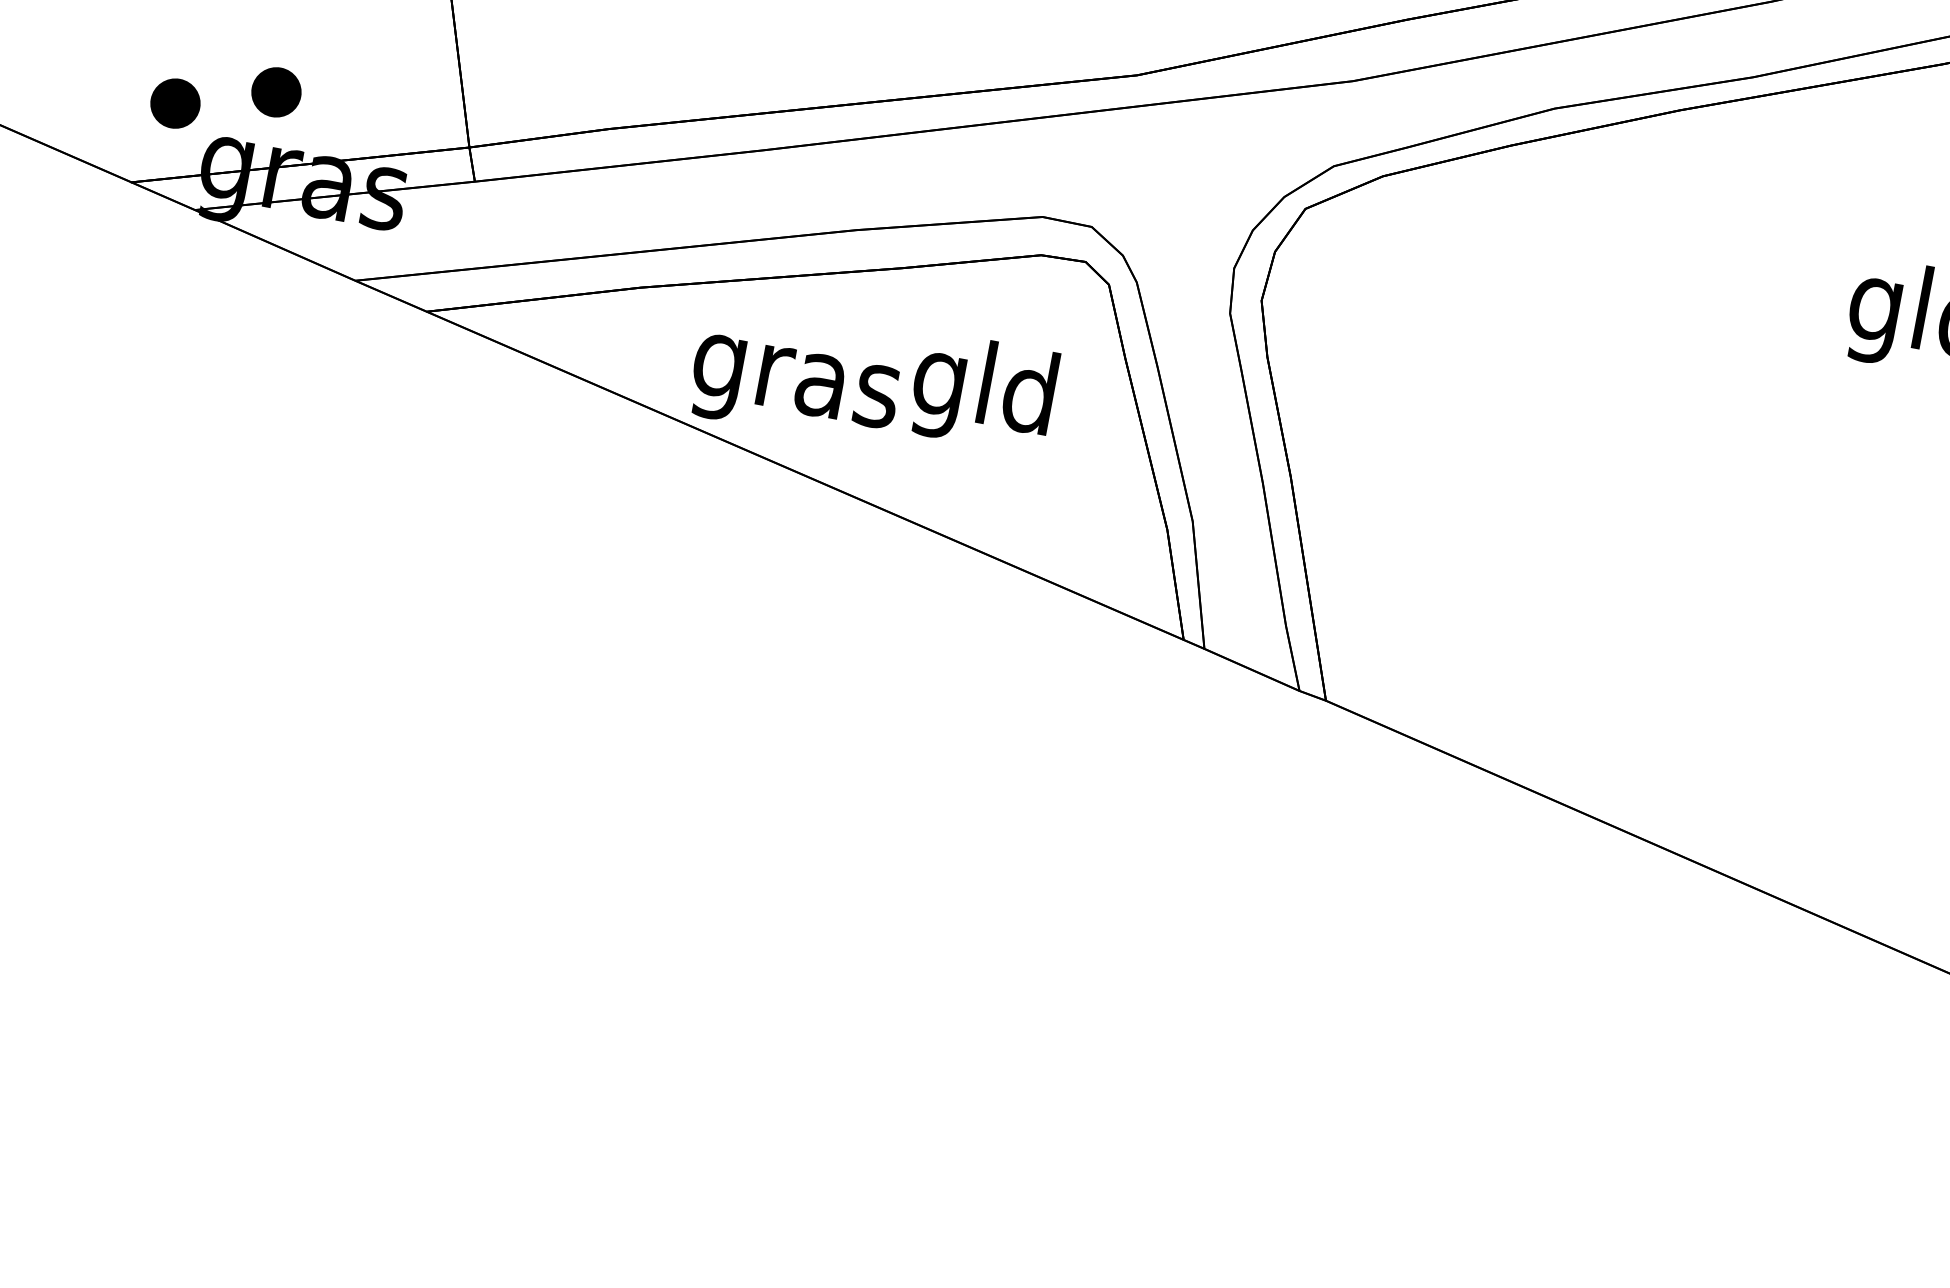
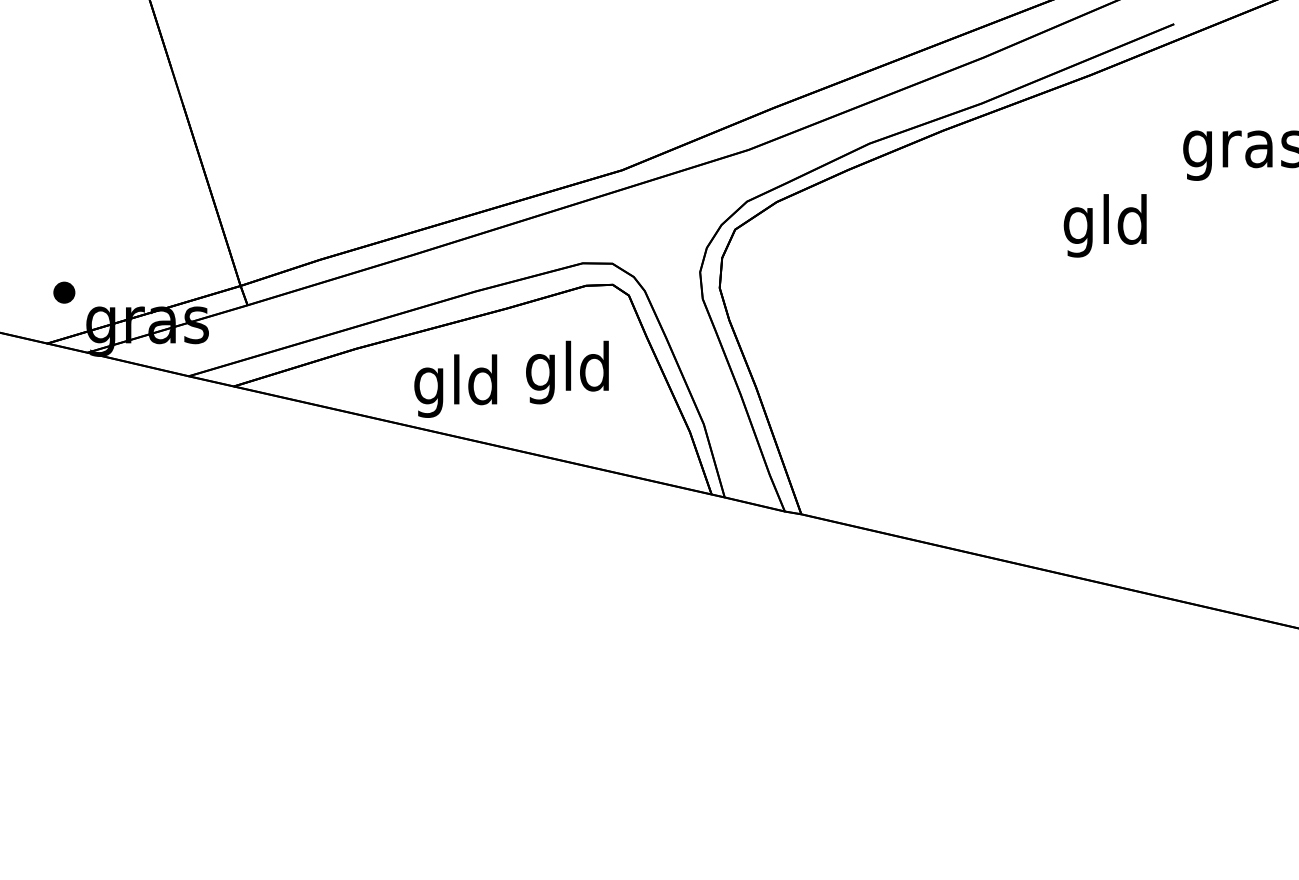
part: (275, 91) -> (121, 274), removed
part: (175, 103) -> (64, 292), size x0.7
text: (795, 379) -> (456, 385), gras -> gld

